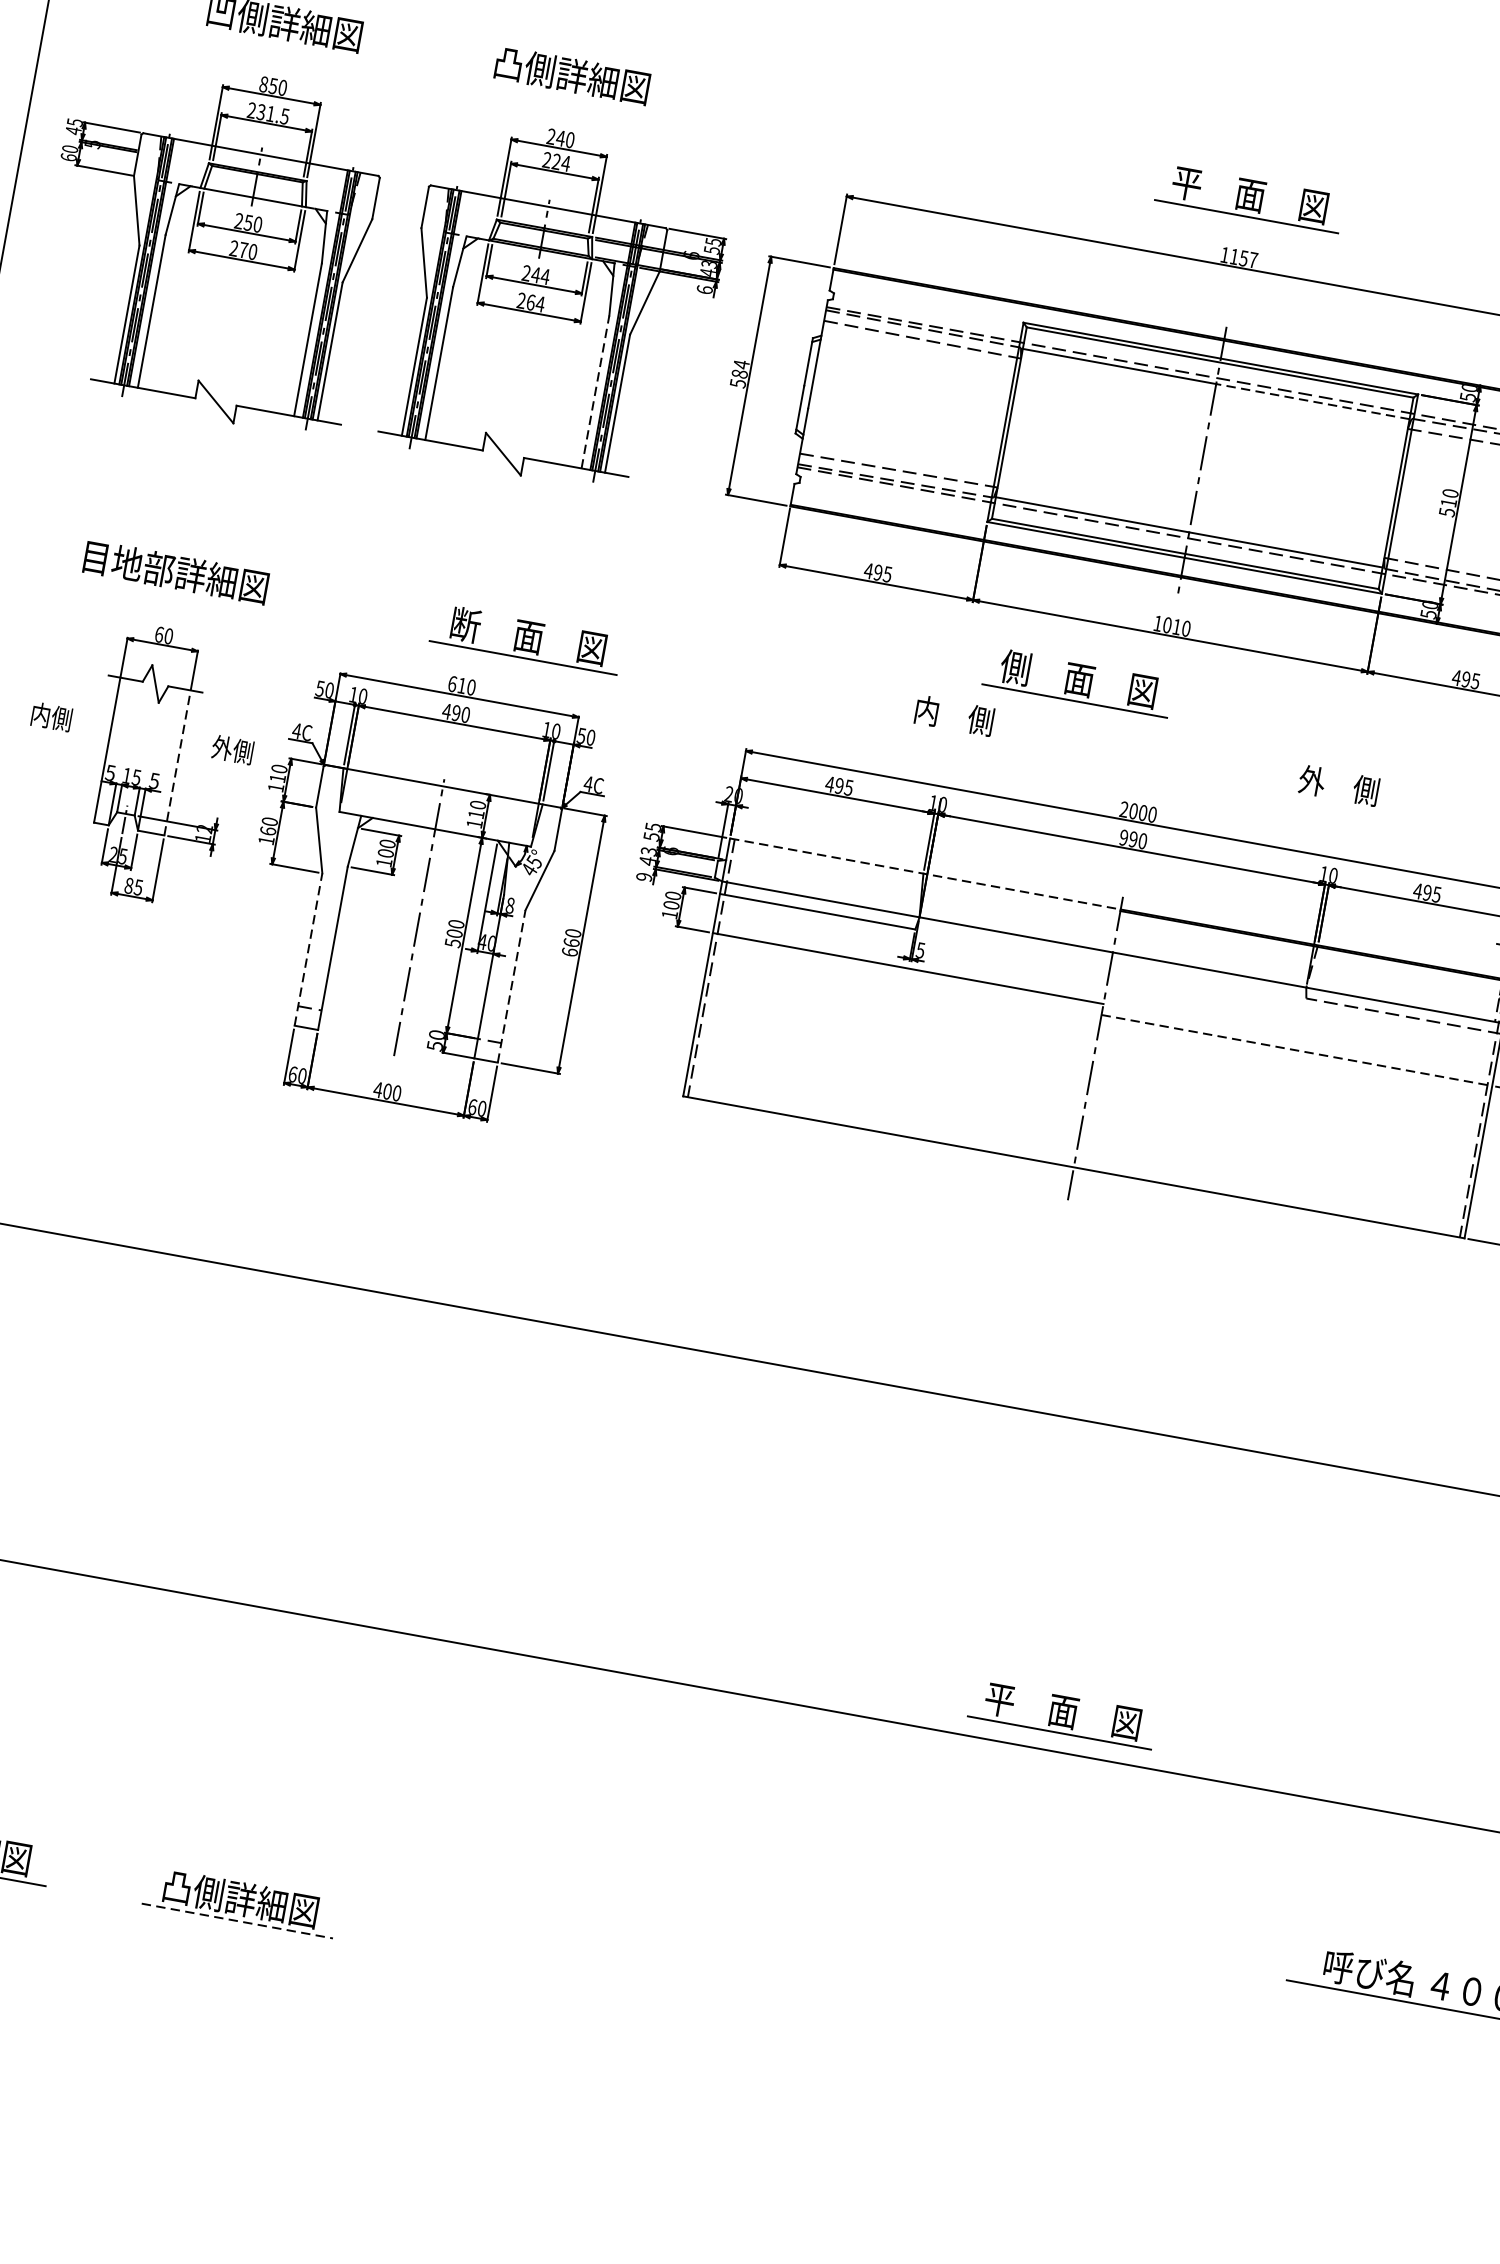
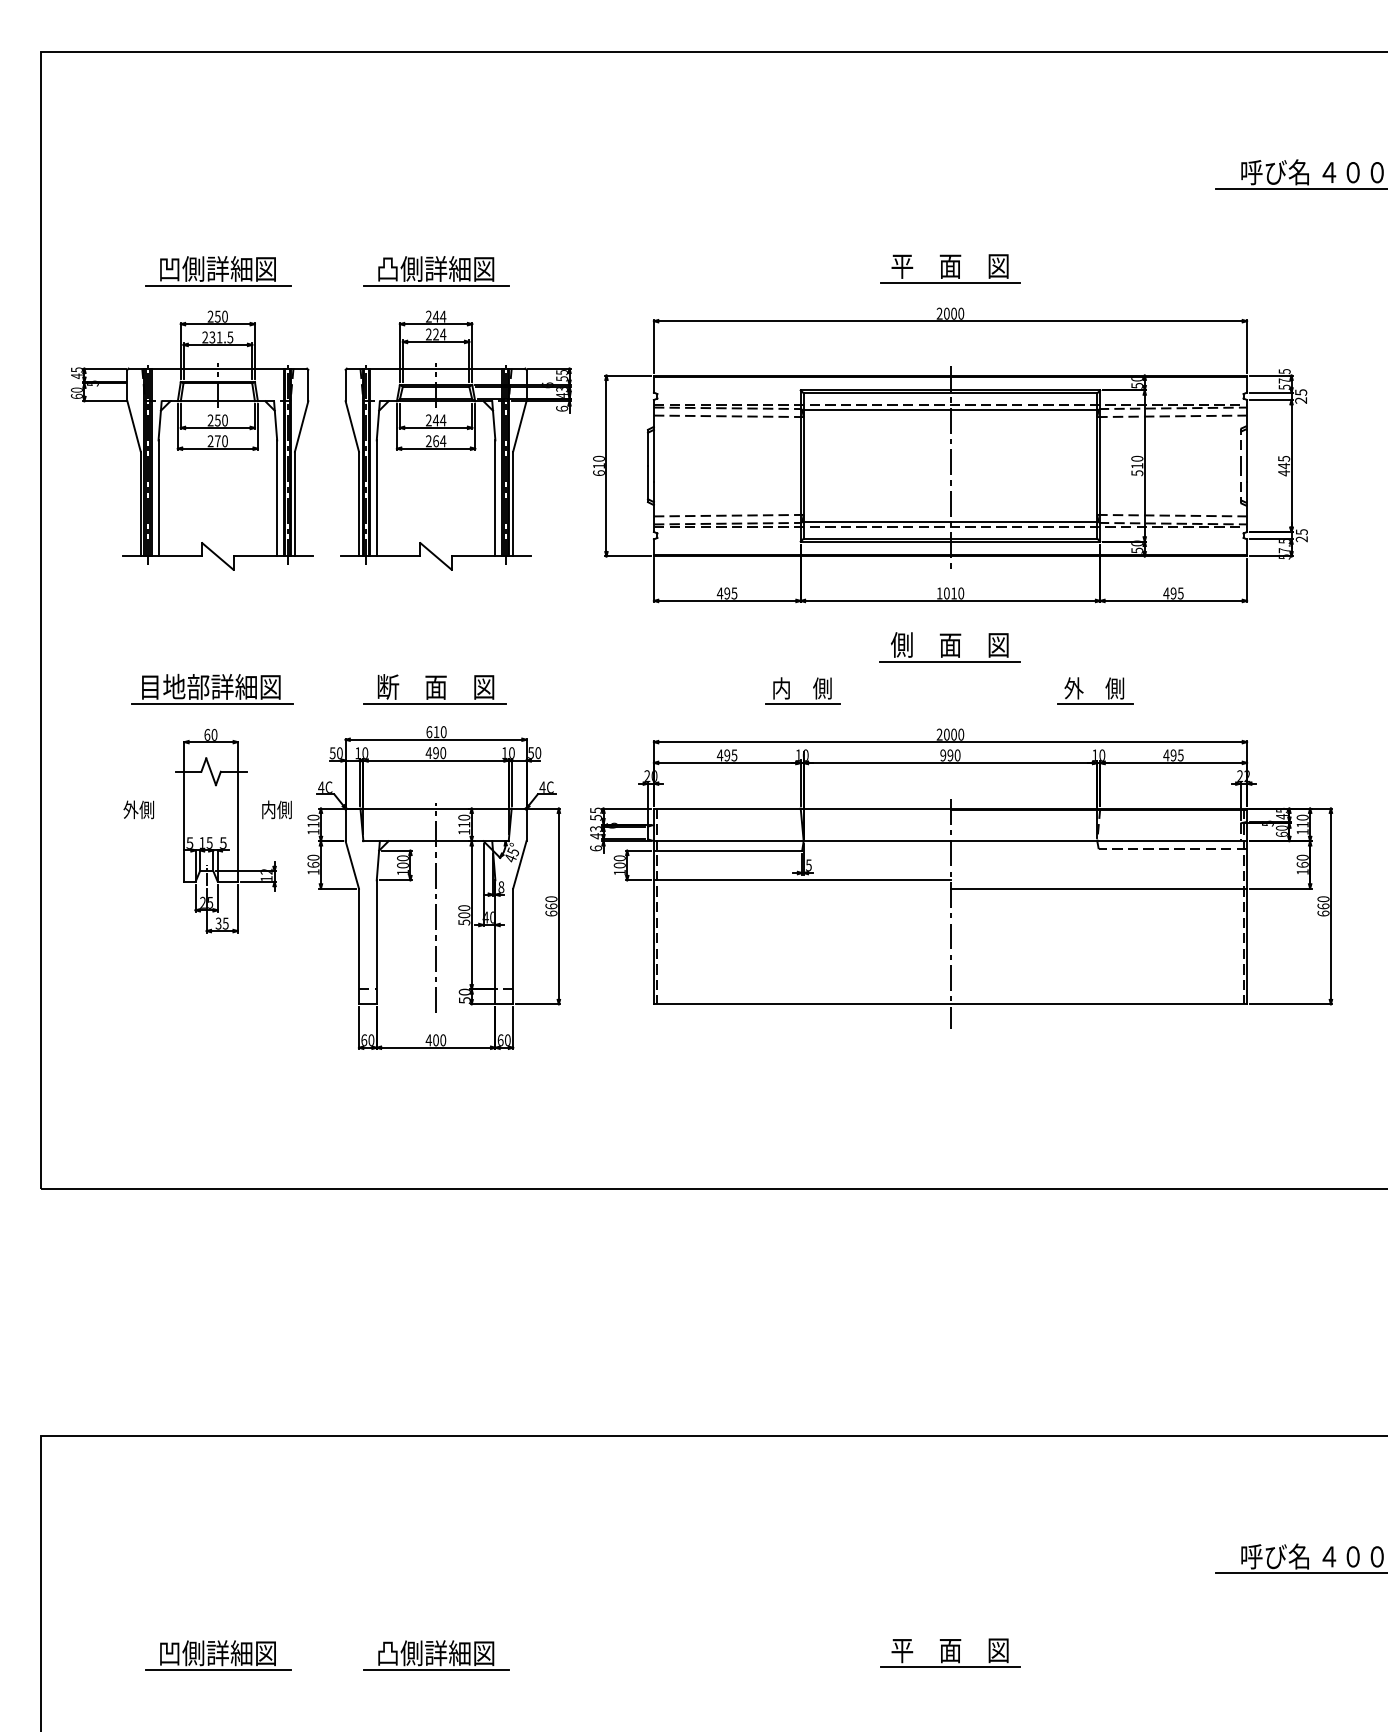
line: (280, 44) -> (217, 285), added
text: (263, 84) -> (210, 316), 850 -> 250
line: (568, 97) -> (436, 285), added
text: (570, 139) -> (443, 316), 240 -> 244
text: (1239, 257) -> (950, 313), 1157 -> 2000
text: (739, 373) -> (598, 465), 584 -> 610
line: (595, 390) -> (495, 497), dashed -> solid
line: (1312, 401) -> (1023, 409), dashed -> solid
line: (173, 594) -> (212, 703), added
part: (526, 639) -> (434, 689), moved
part: (1077, 682) -> (949, 647), moved
text: (40, 714) -> (130, 809), 内側 -> 外側
line: (950, 735) -> (802, 703), added
text: (222, 747) -> (268, 809), 外側 -> 内側
line: (177, 762) -> (237, 826), dashed -> solid
line: (1336, 805) -> (1095, 703), added
line: (925, 873) -> (802, 808), dashed -> solid
text: (644, 877) -> (596, 848), 9 -> 6
text: (128, 885) -> (218, 923), 85 -> 35
line: (307, 949) -> (358, 946), dashed -> solid
line: (512, 986) -> (513, 946), dashed -> solid
line: (1297, 1050) -> (1099, 888), dashed -> solid
part: (1062, 1714) -> (950, 1652), moved
line: (237, 1920) -> (436, 1669), dashed -> solid

